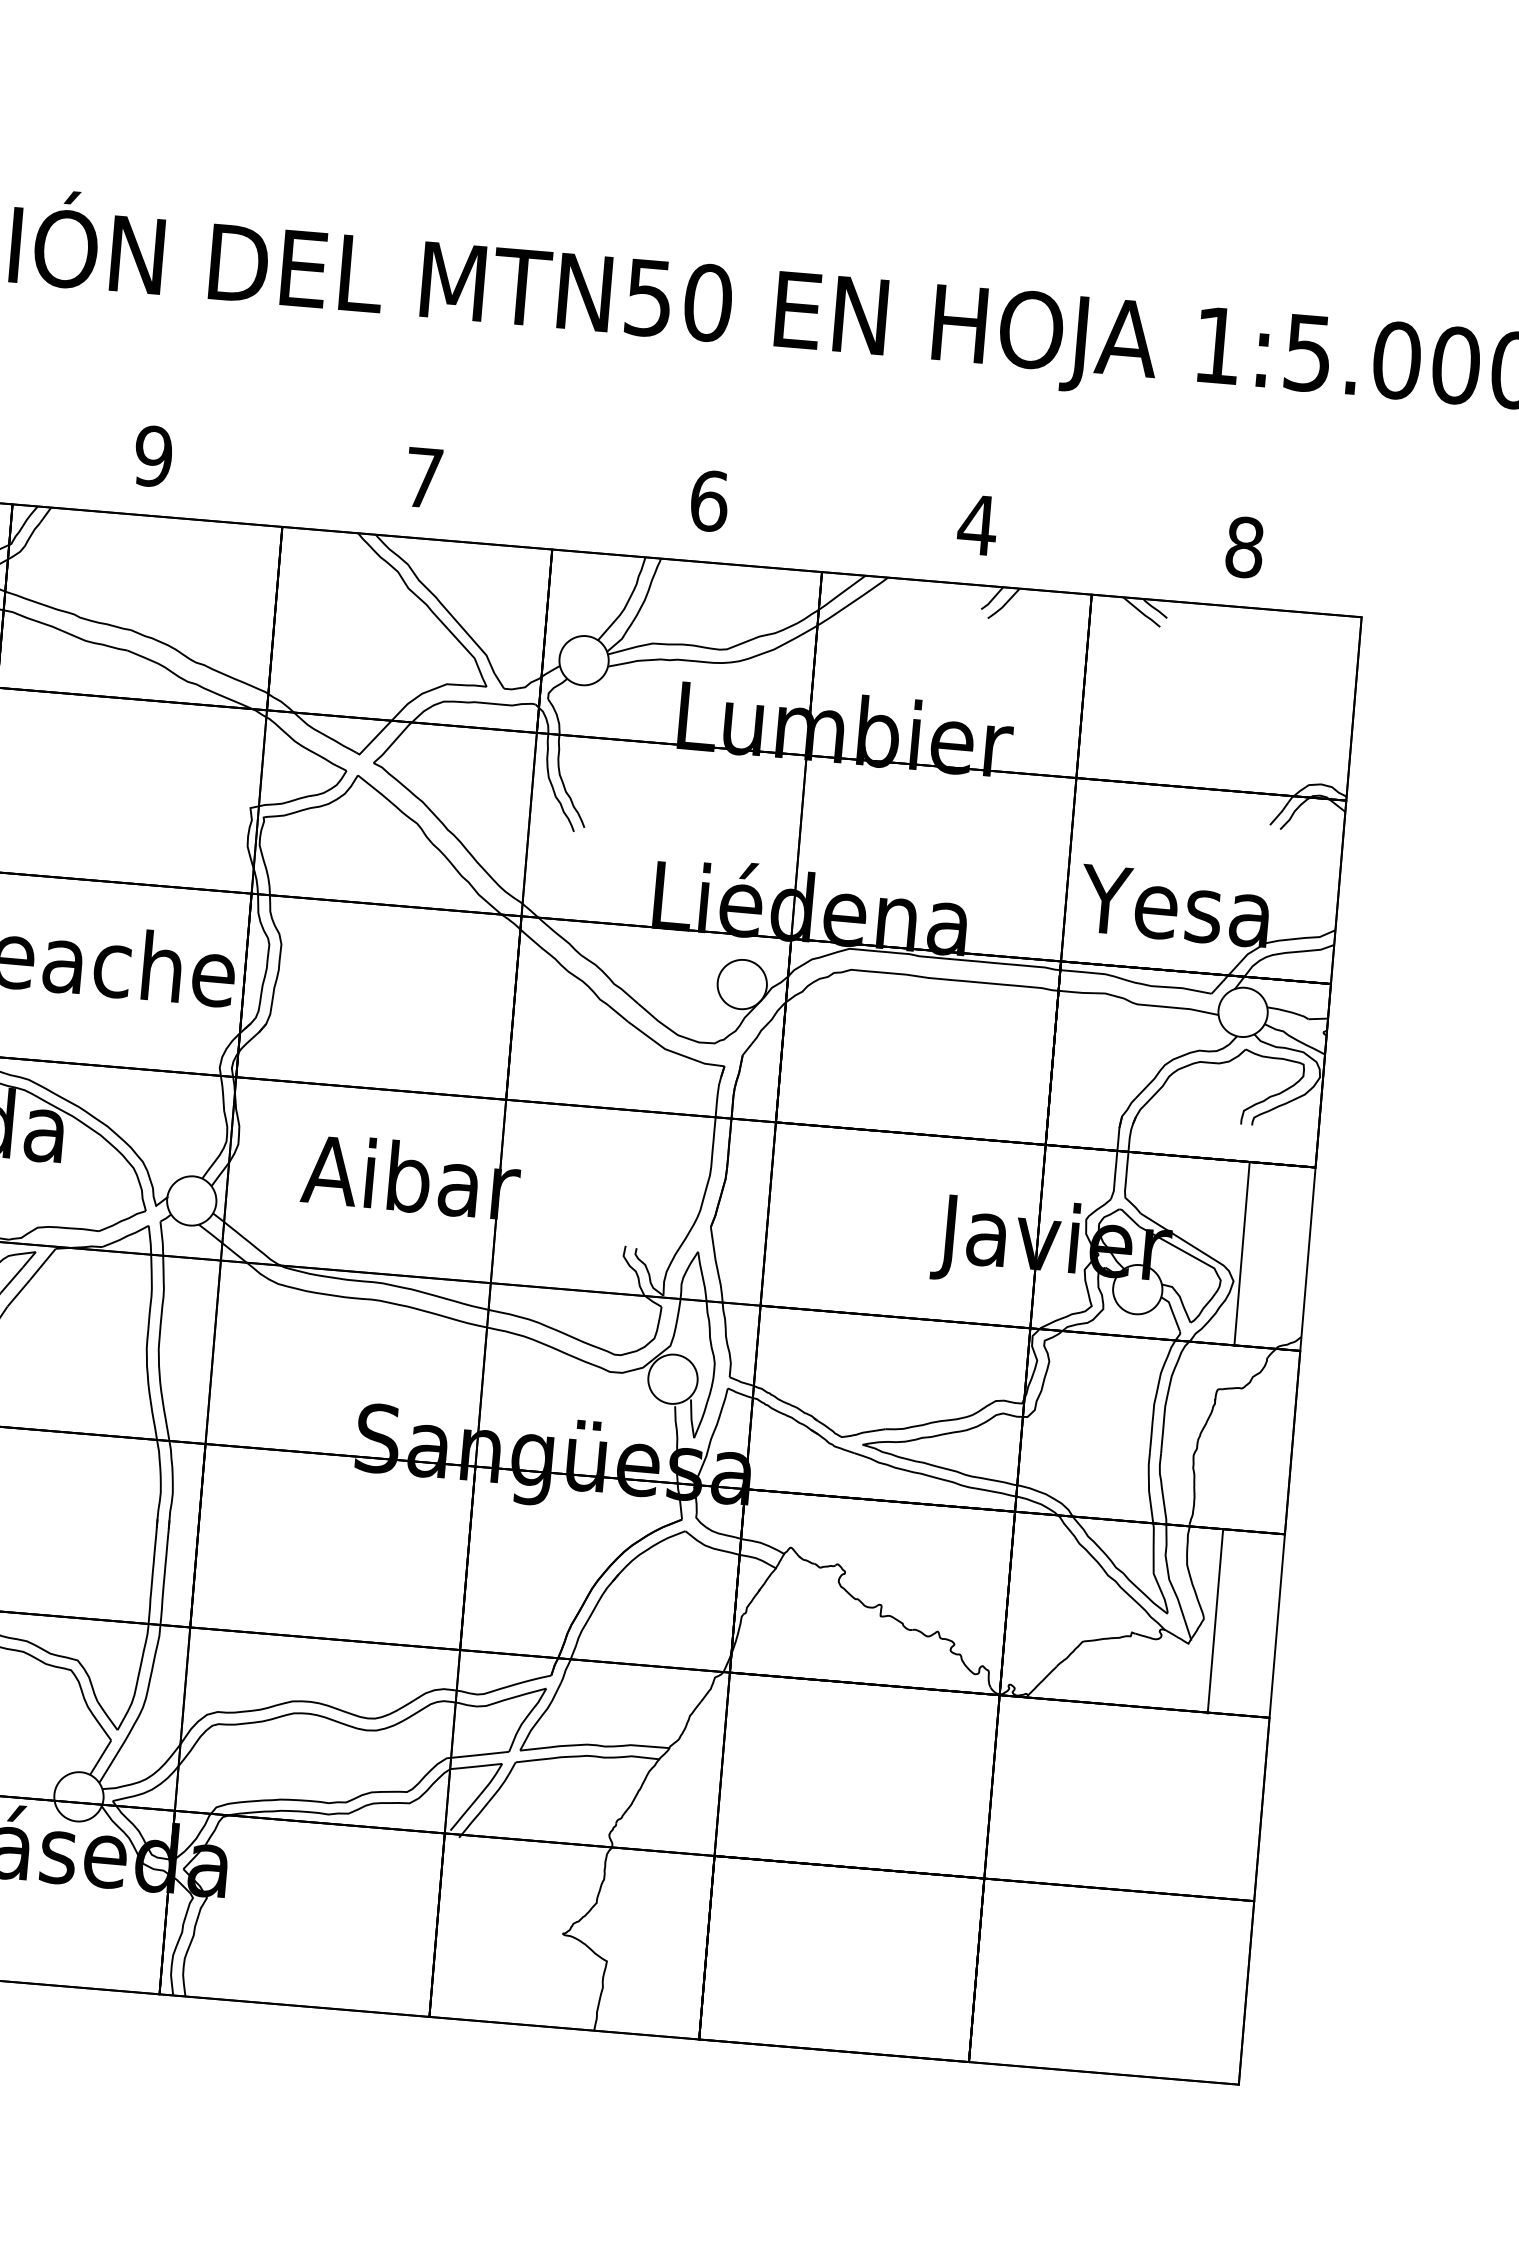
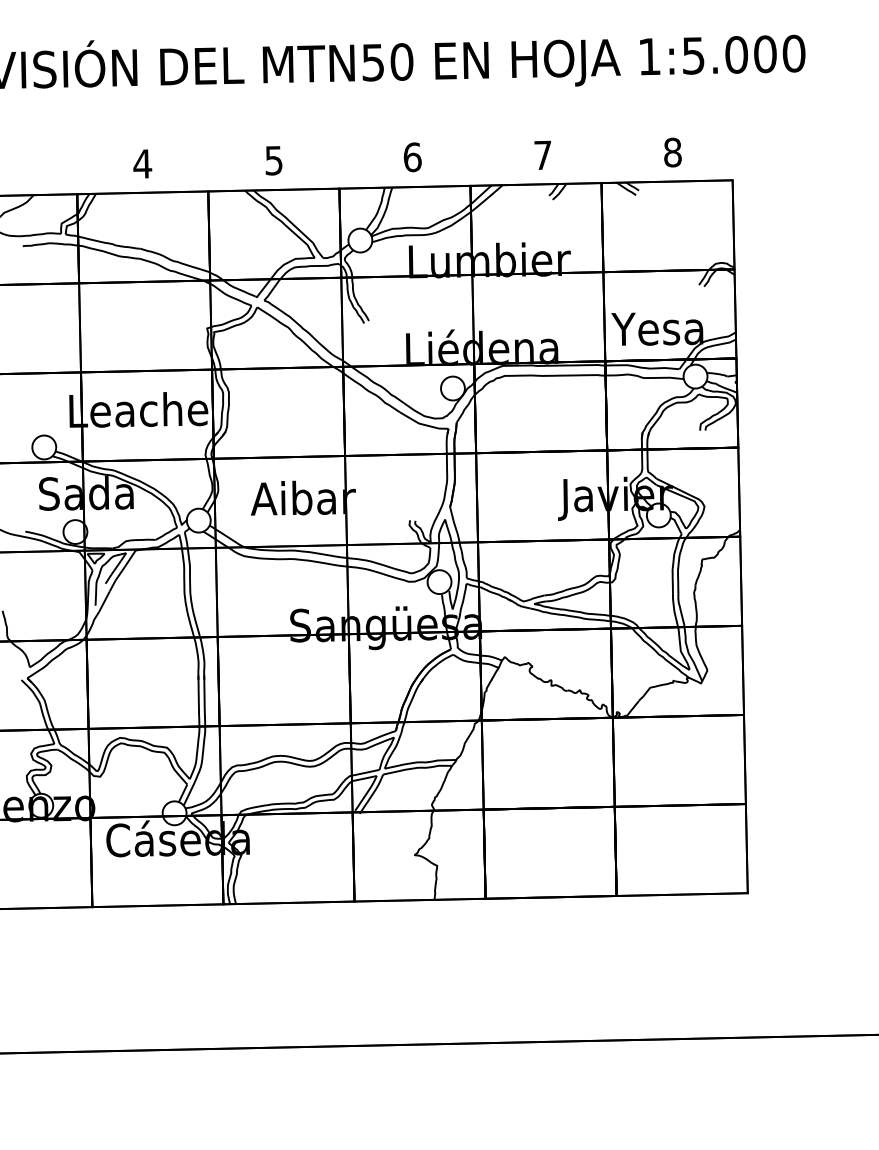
text: (153, 455) -> (142, 163), 9 -> 4
text: (422, 477) -> (273, 160), 7 -> 5
text: (976, 523) -> (542, 154), 4 -> 7
line: (1242, 1252) -> (739, 491), moved
line: (1216, 1619) -> (743, 669), moved

